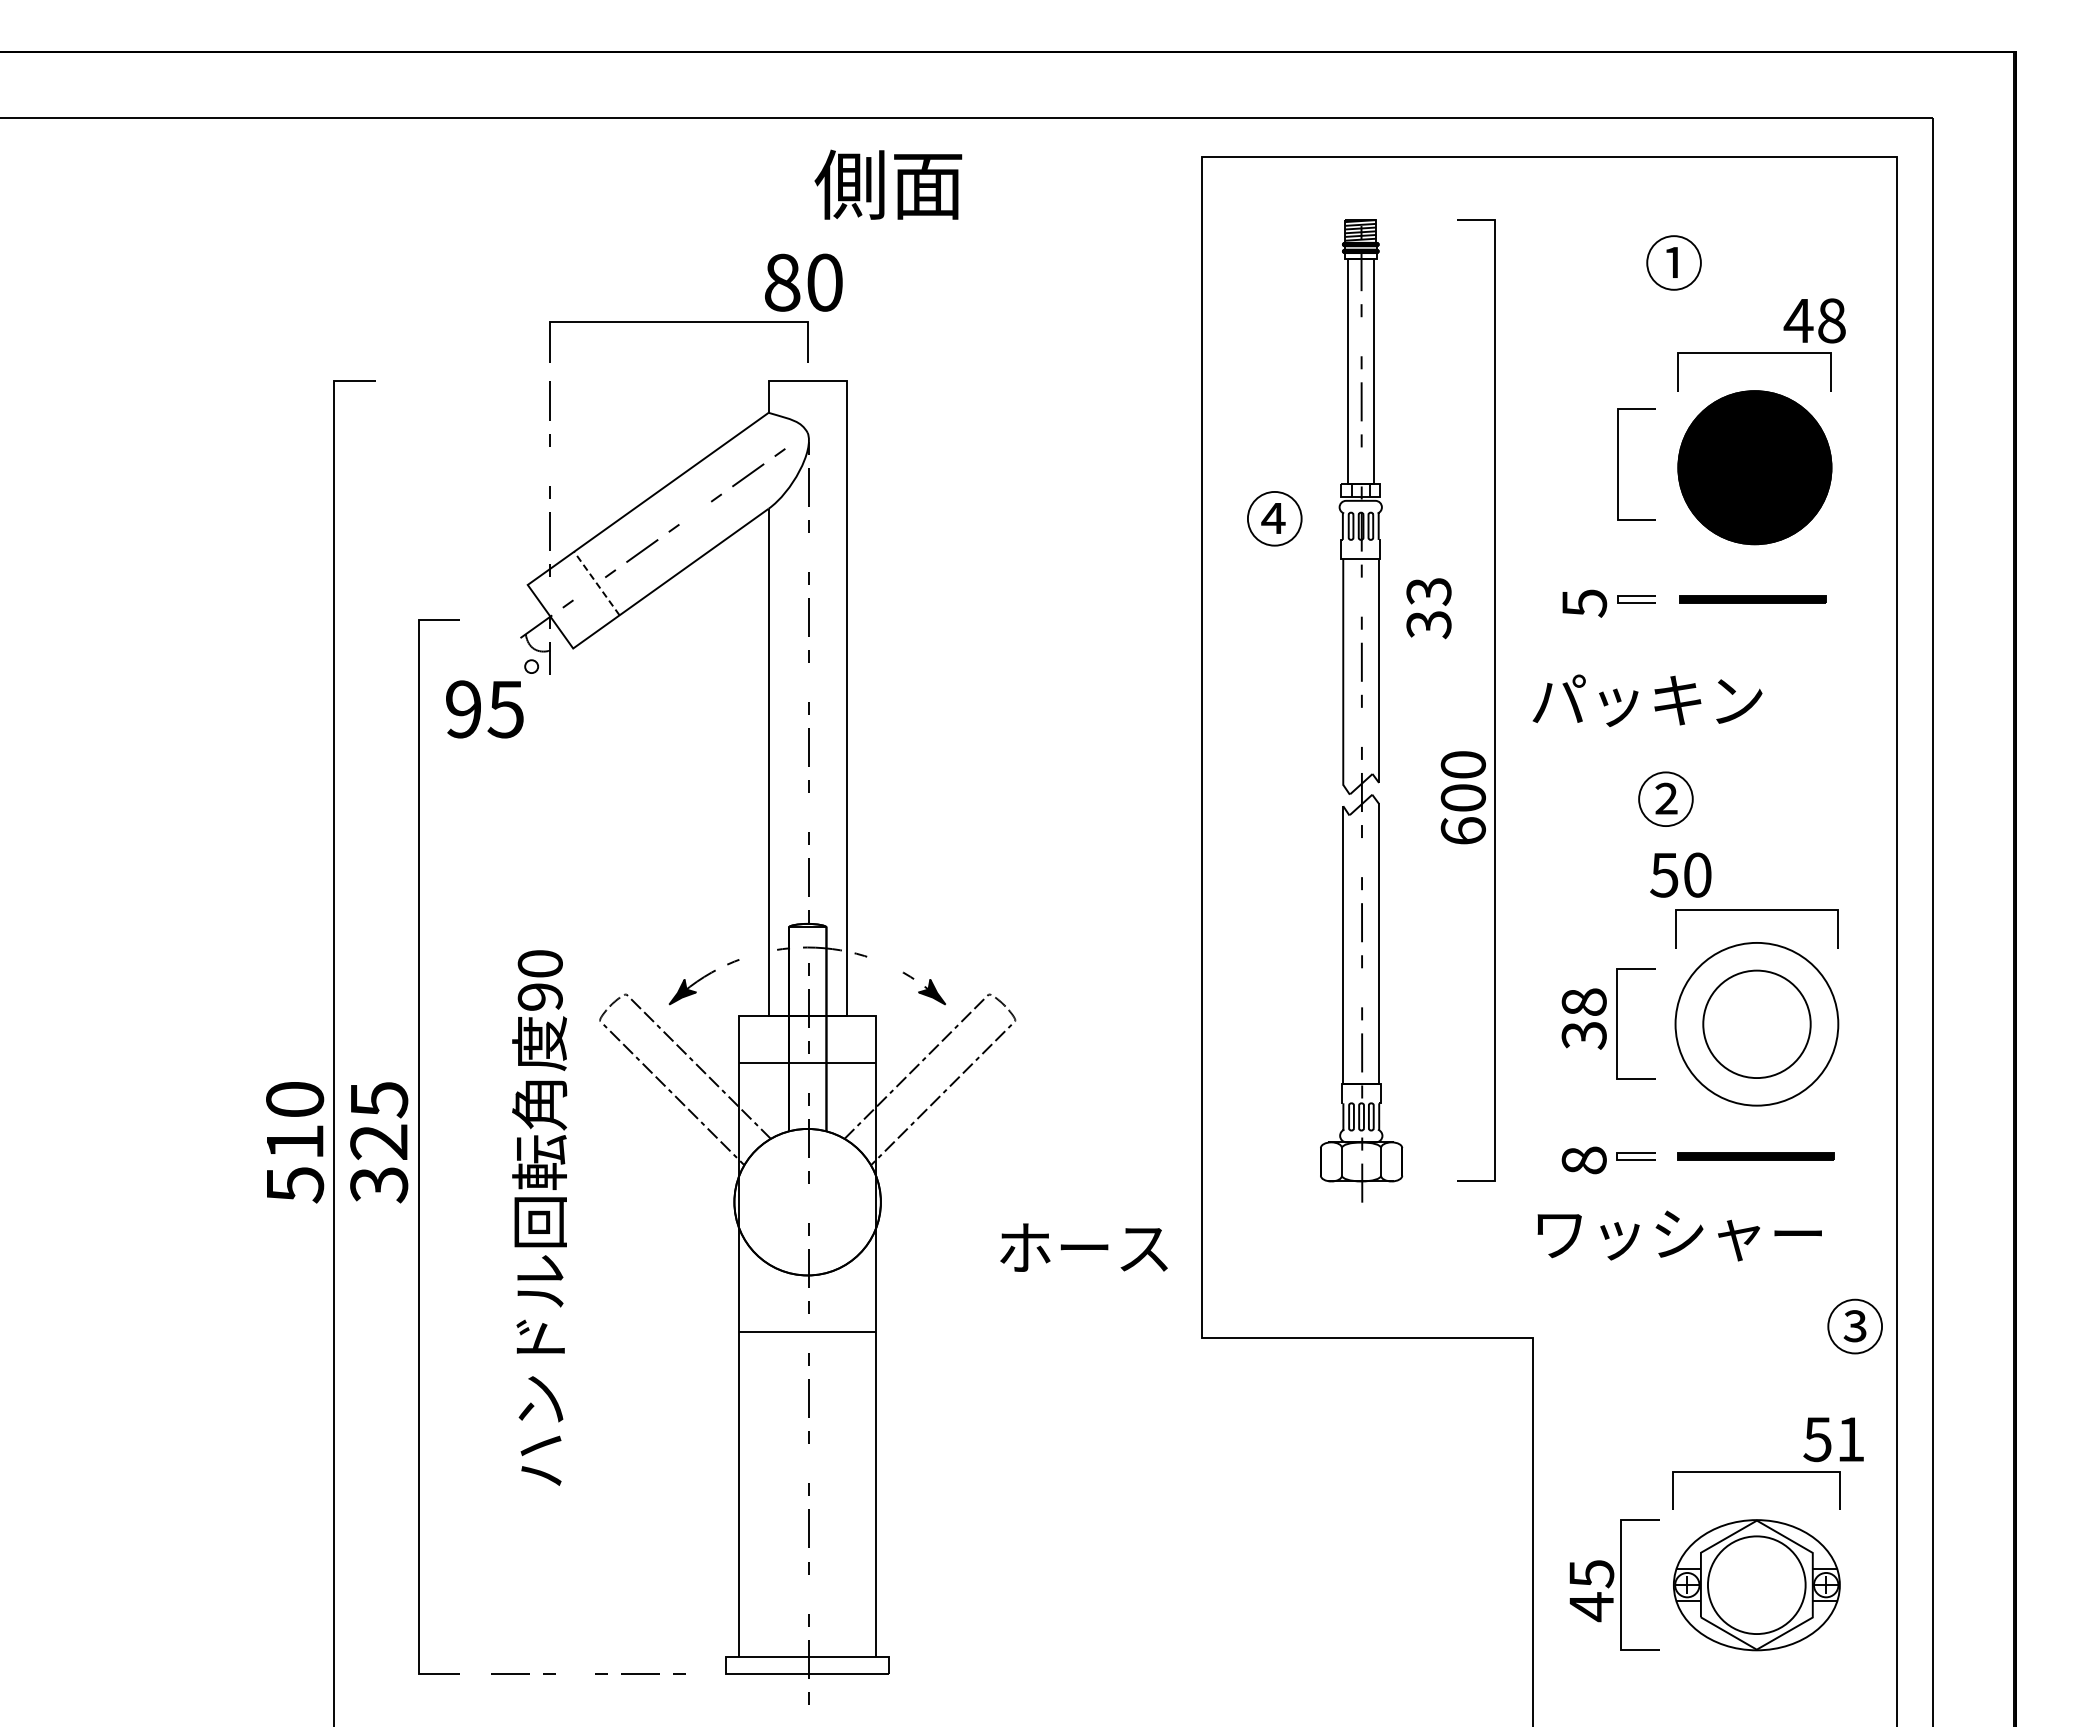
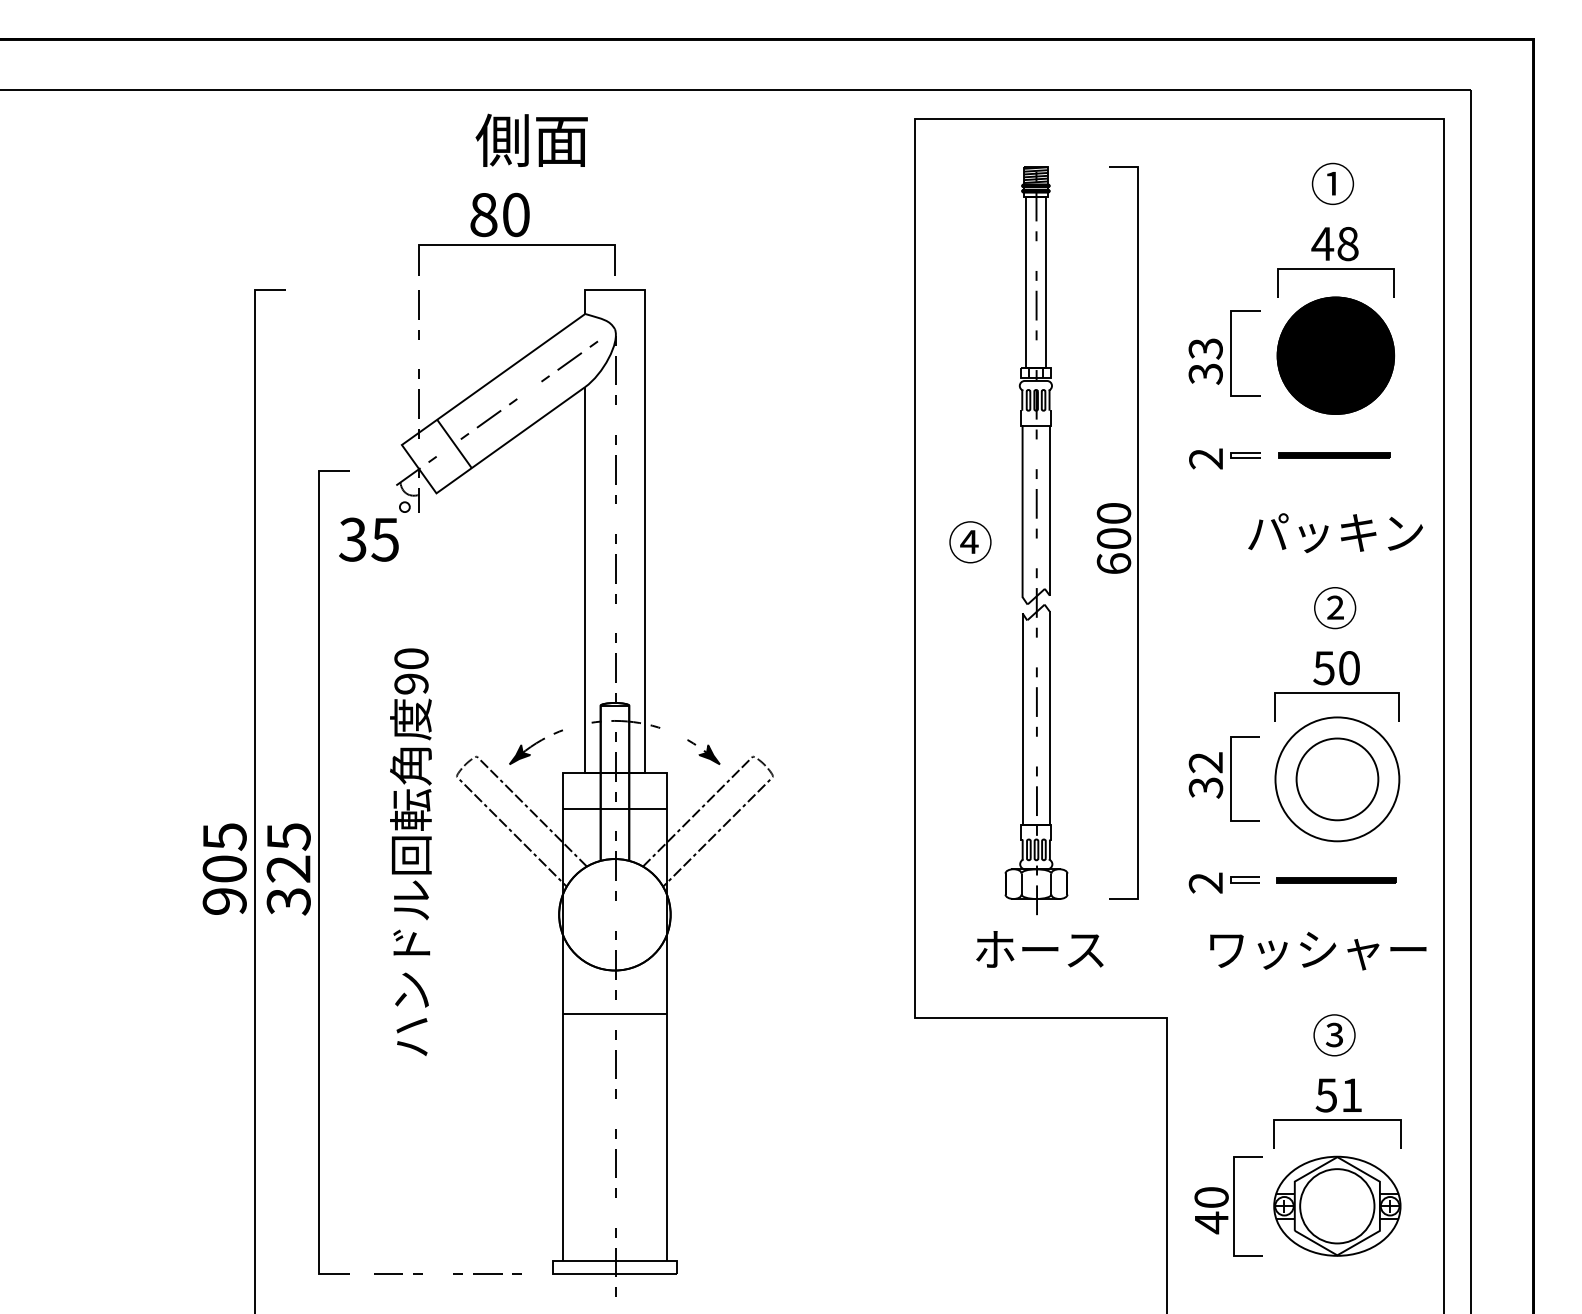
text: (888, 184) -> (531, 140), moved
text: (1673, 262) -> (1332, 183), moved
text: (803, 282) -> (499, 214), moved
text: (1814, 320) -> (1334, 243), moved
text: (1274, 518) -> (970, 542), moved
line: (596, 583) -> (454, 443), dashed -> solid
text: (1584, 603) -> (1206, 459), 5 -> 2
text: (1428, 608) -> (1205, 361), moved
text: (1647, 700) -> (1335, 532), moved
text: (462, 709) -> (352, 539), 95 -> 35
text: (1462, 797) -> (1113, 538), moved
text: (1665, 798) -> (1334, 607), moved
text: (1680, 874) -> (1336, 667), moved
text: (1583, 1002) -> (1205, 762), 38 -> 32
text: (295, 1142) -> (225, 869), 510 -> 905
text: (1583, 1160) -> (1205, 883), 8 -> 2
text: (539, 1217) -> (410, 851), moved
text: (1679, 1235) -> (1318, 950), moved
text: (1083, 1247) -> (1039, 949), moved
text: (1854, 1326) -> (1334, 1035), moved
text: (1833, 1439) -> (1338, 1095), moved
text: (1591, 1574) -> (1211, 1198), 45 -> 40

